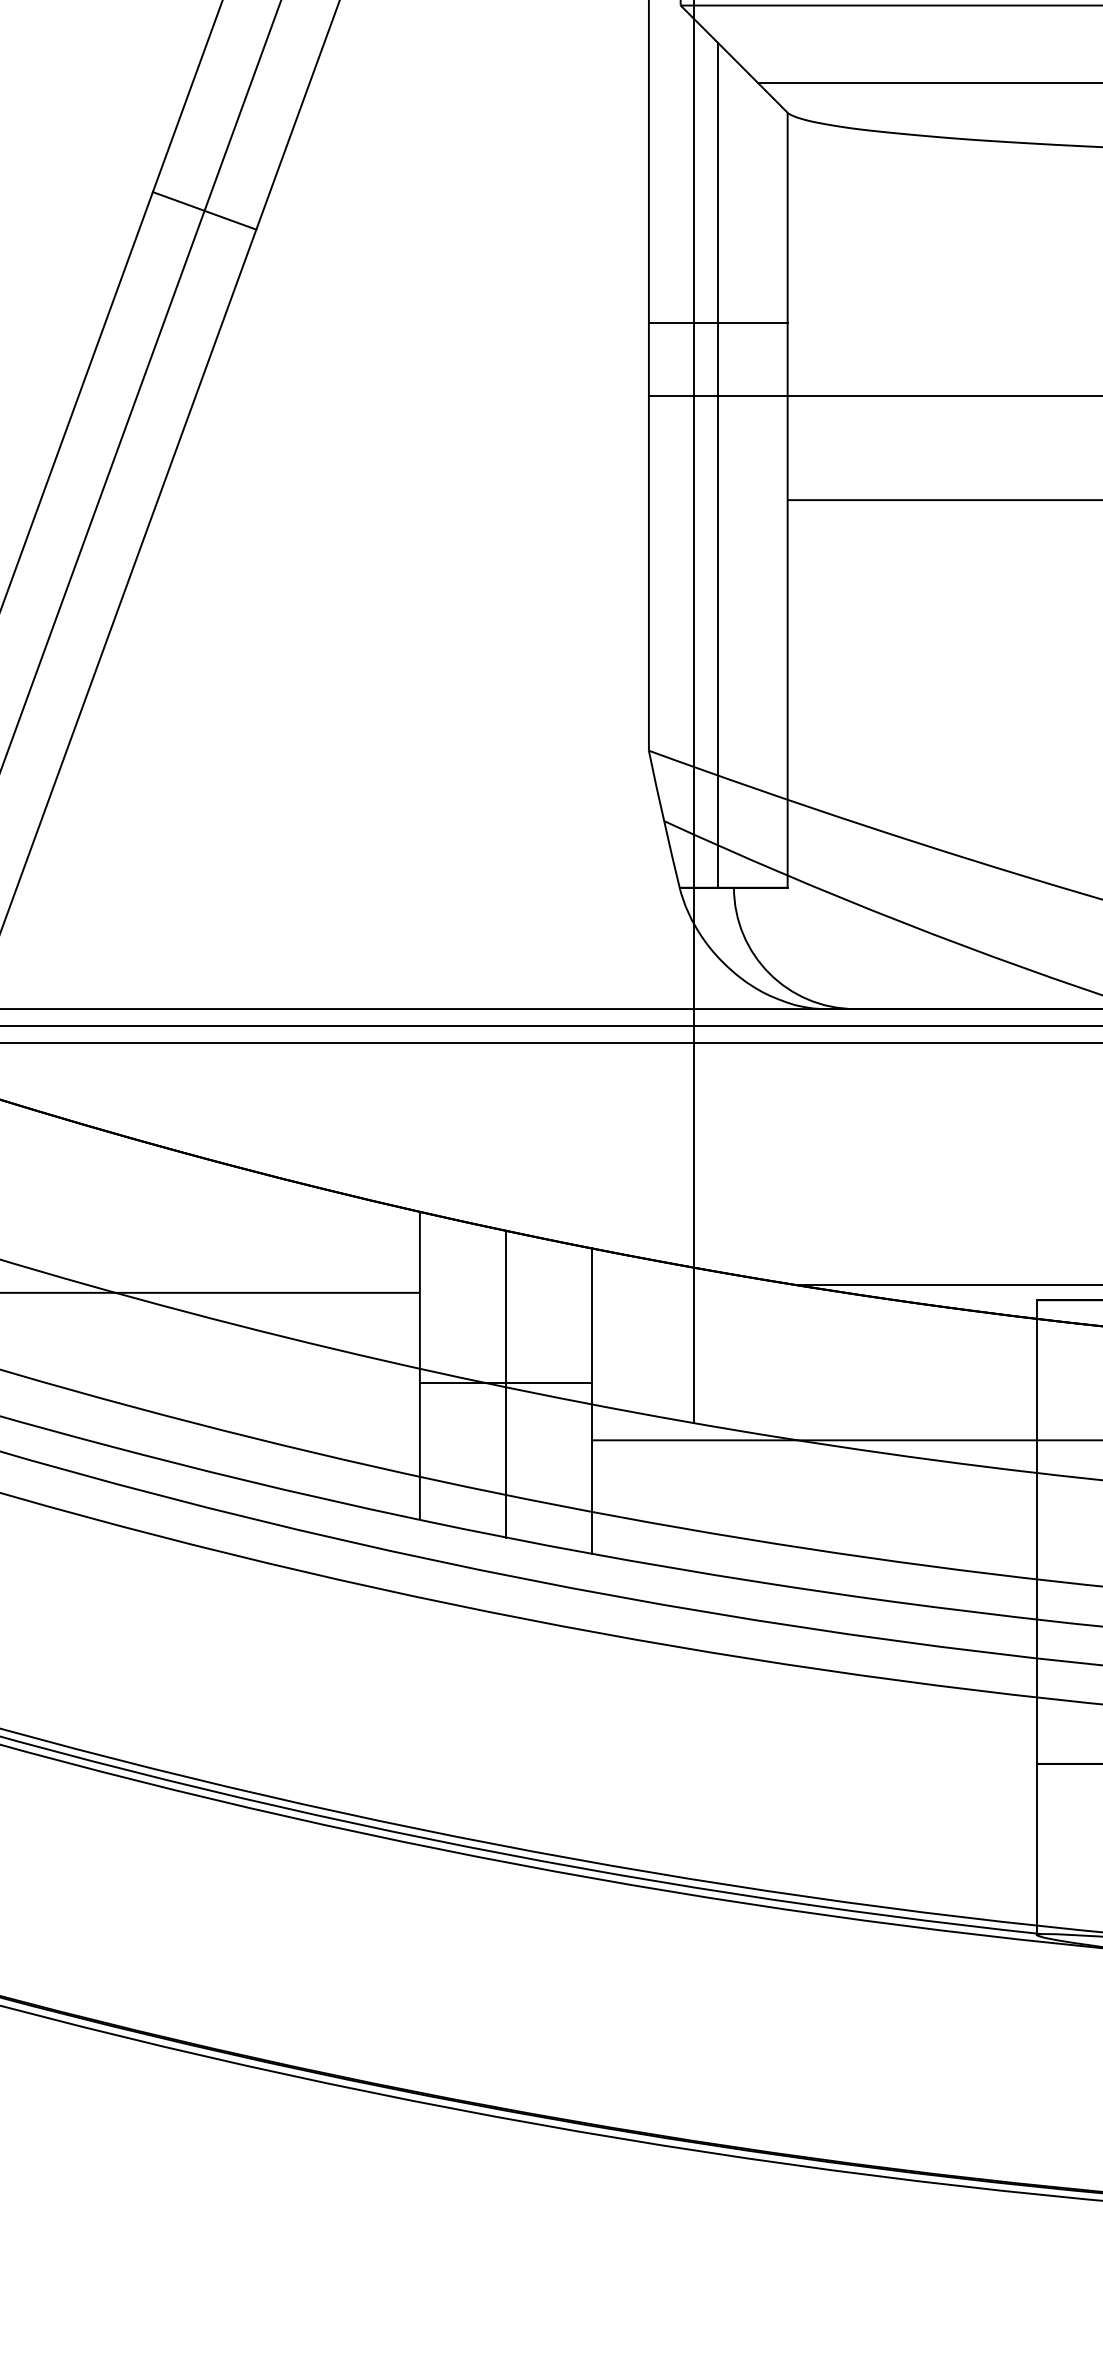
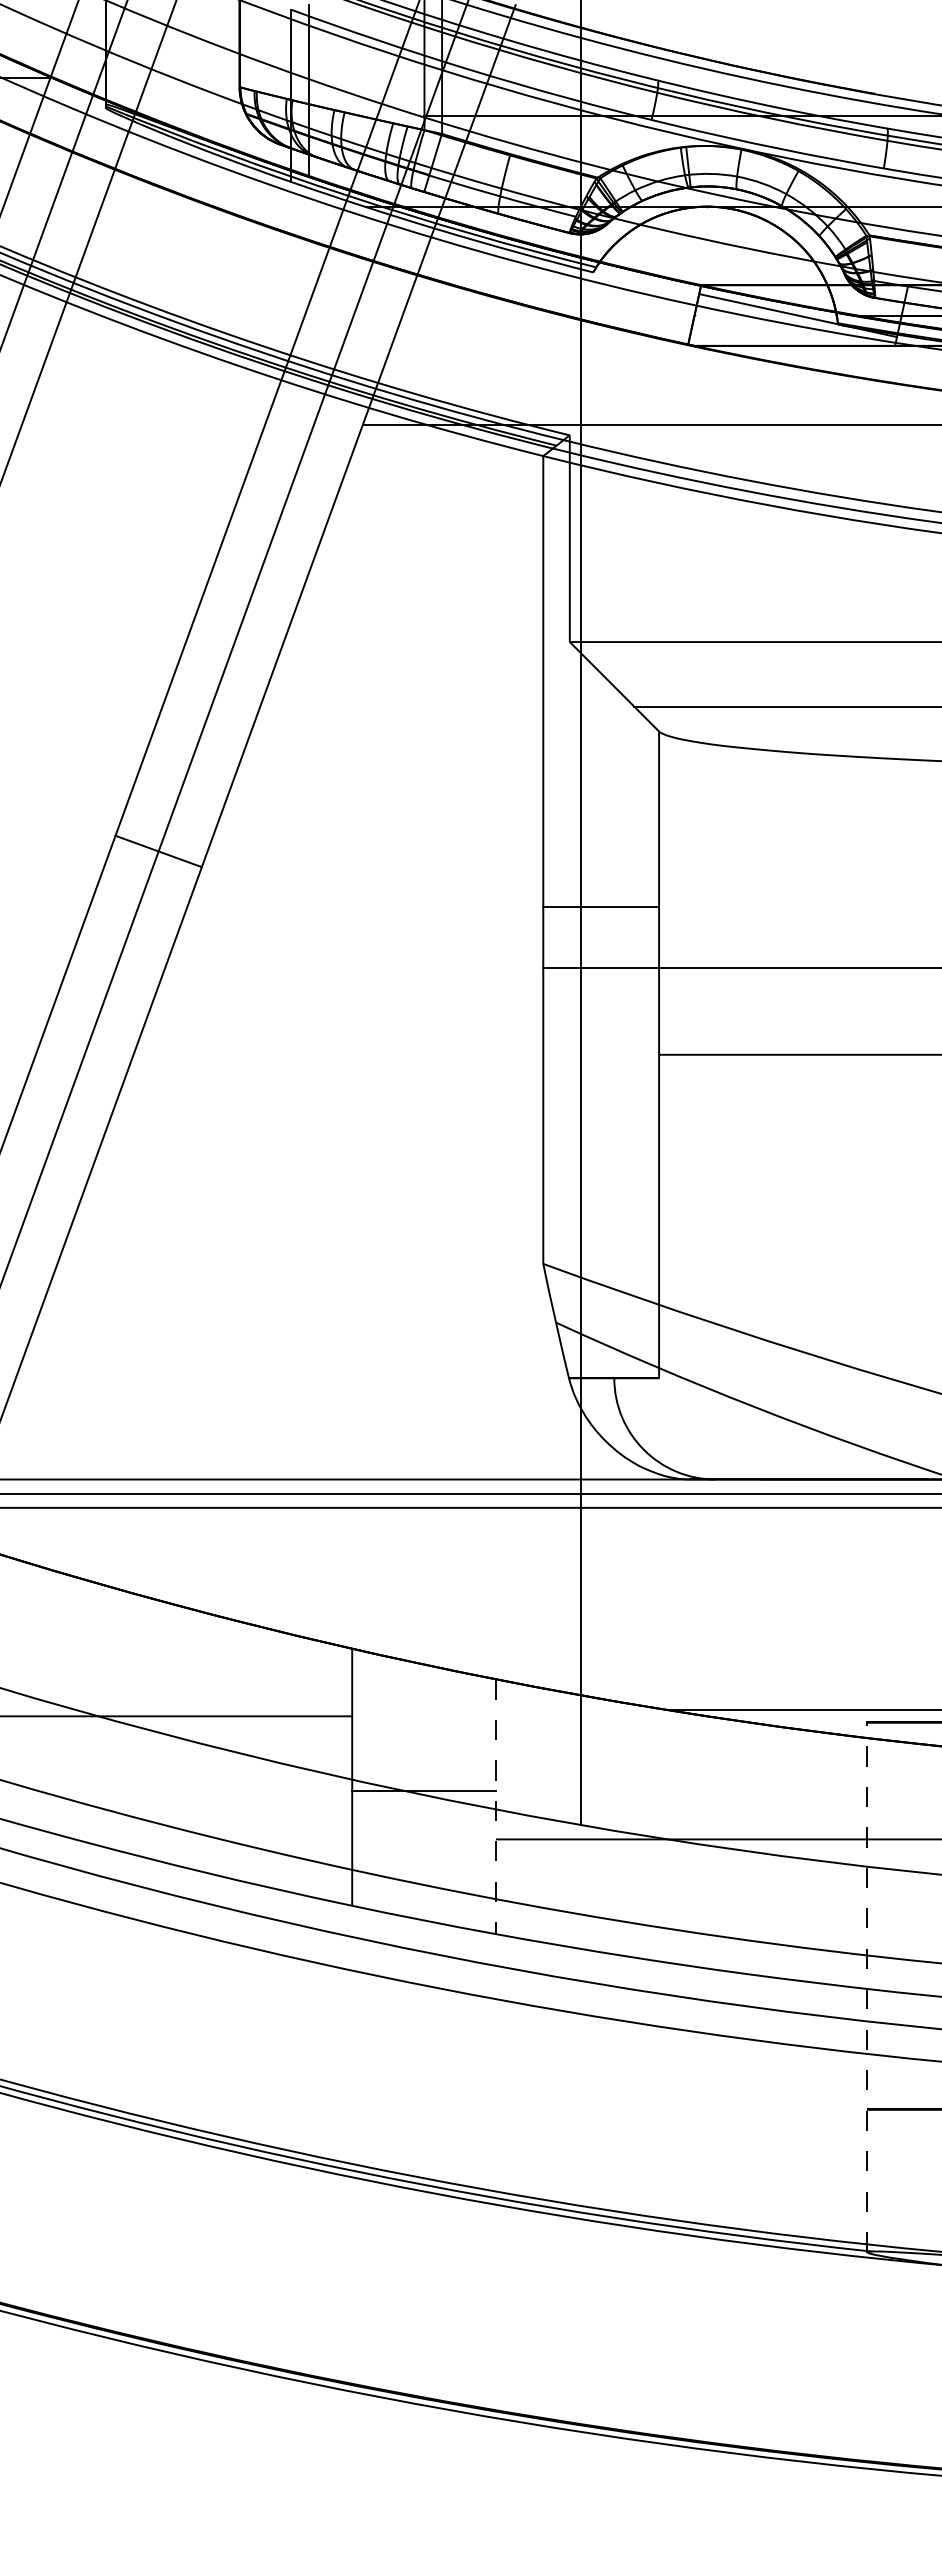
line: (204, 210) -> (158, 851), moved
line: (718, 465) -> (601, 1025), removed
line: (506, 1384) -> (424, 1792), removed
line: (592, 1402) -> (496, 1807), solid -> dashed
line: (1037, 1617) -> (867, 1987), solid -> dashed

